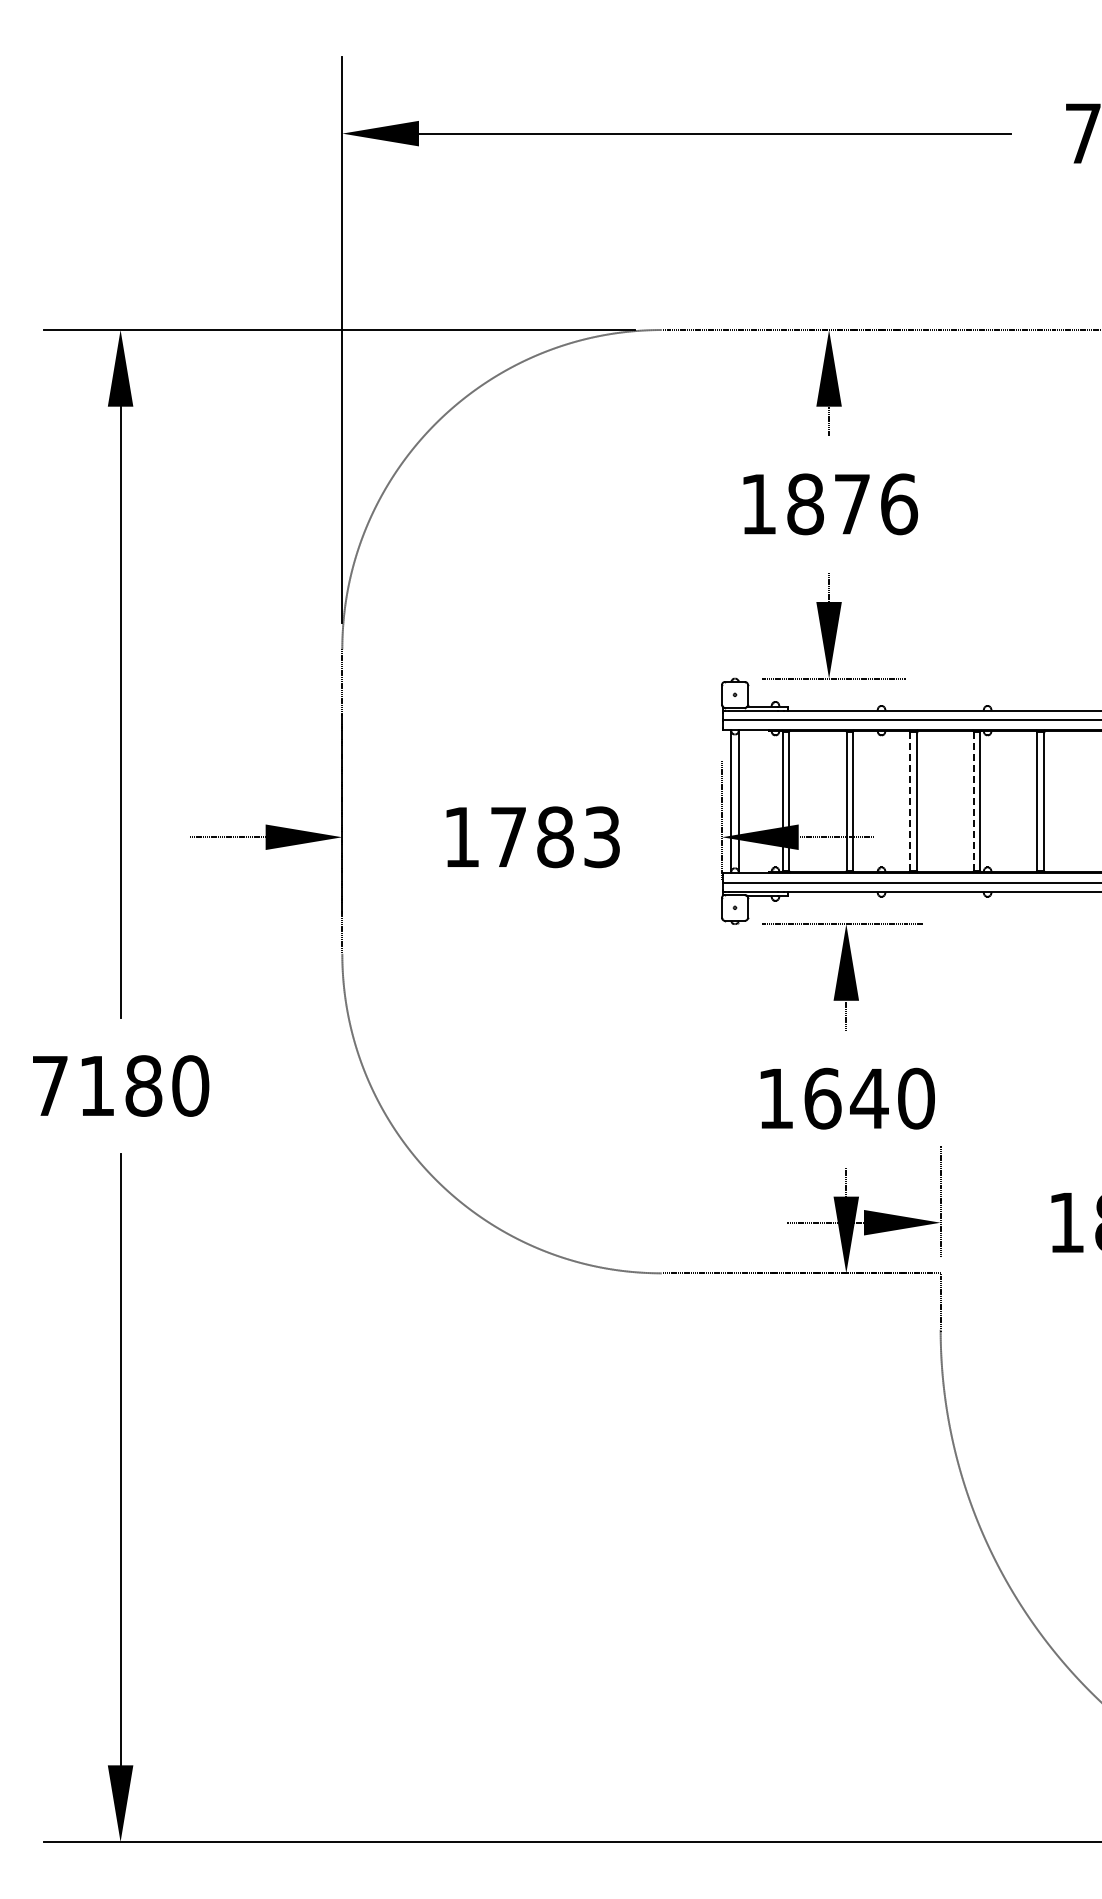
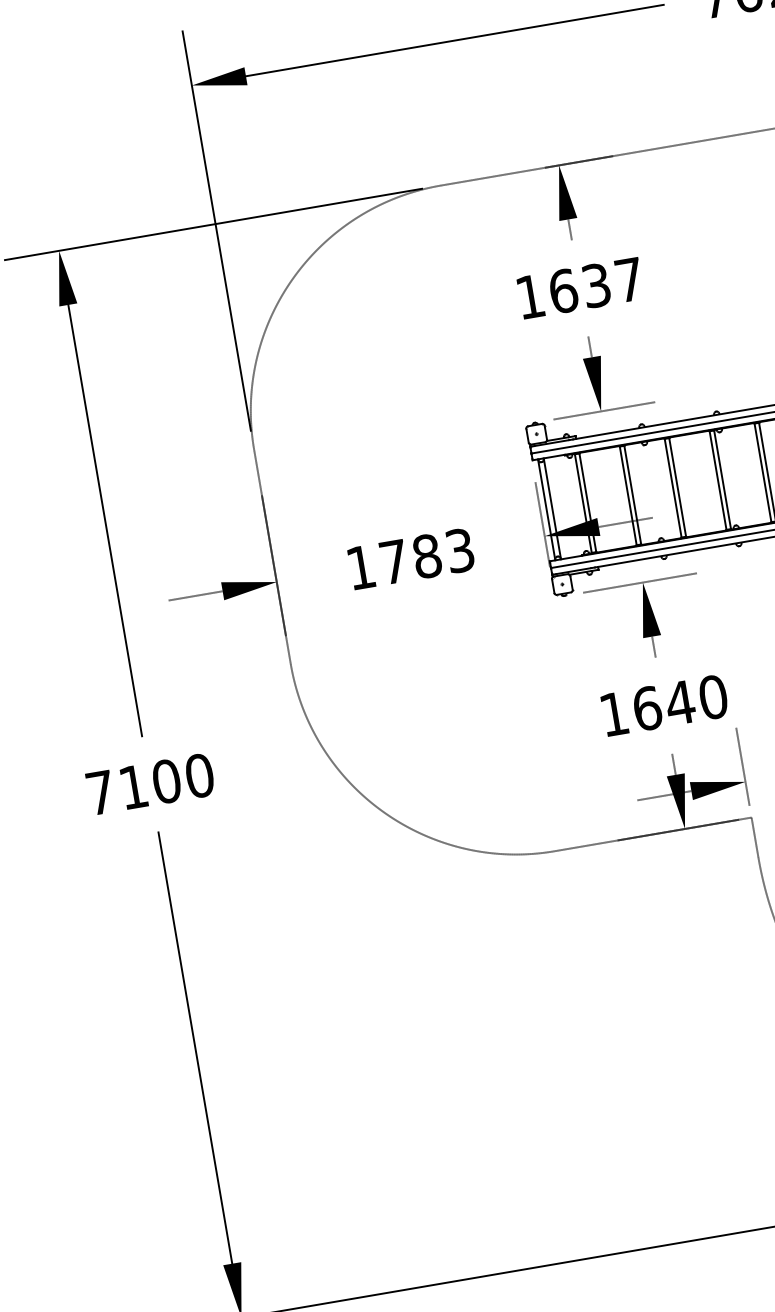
text: (852, 504) -> (596, 285), 1876 -> 1637
line: (910, 801) -> (673, 488), dashed -> solid
line: (973, 801) -> (717, 480), dashed -> solid
text: (143, 1085) -> (166, 781), 7180 -> 7100

